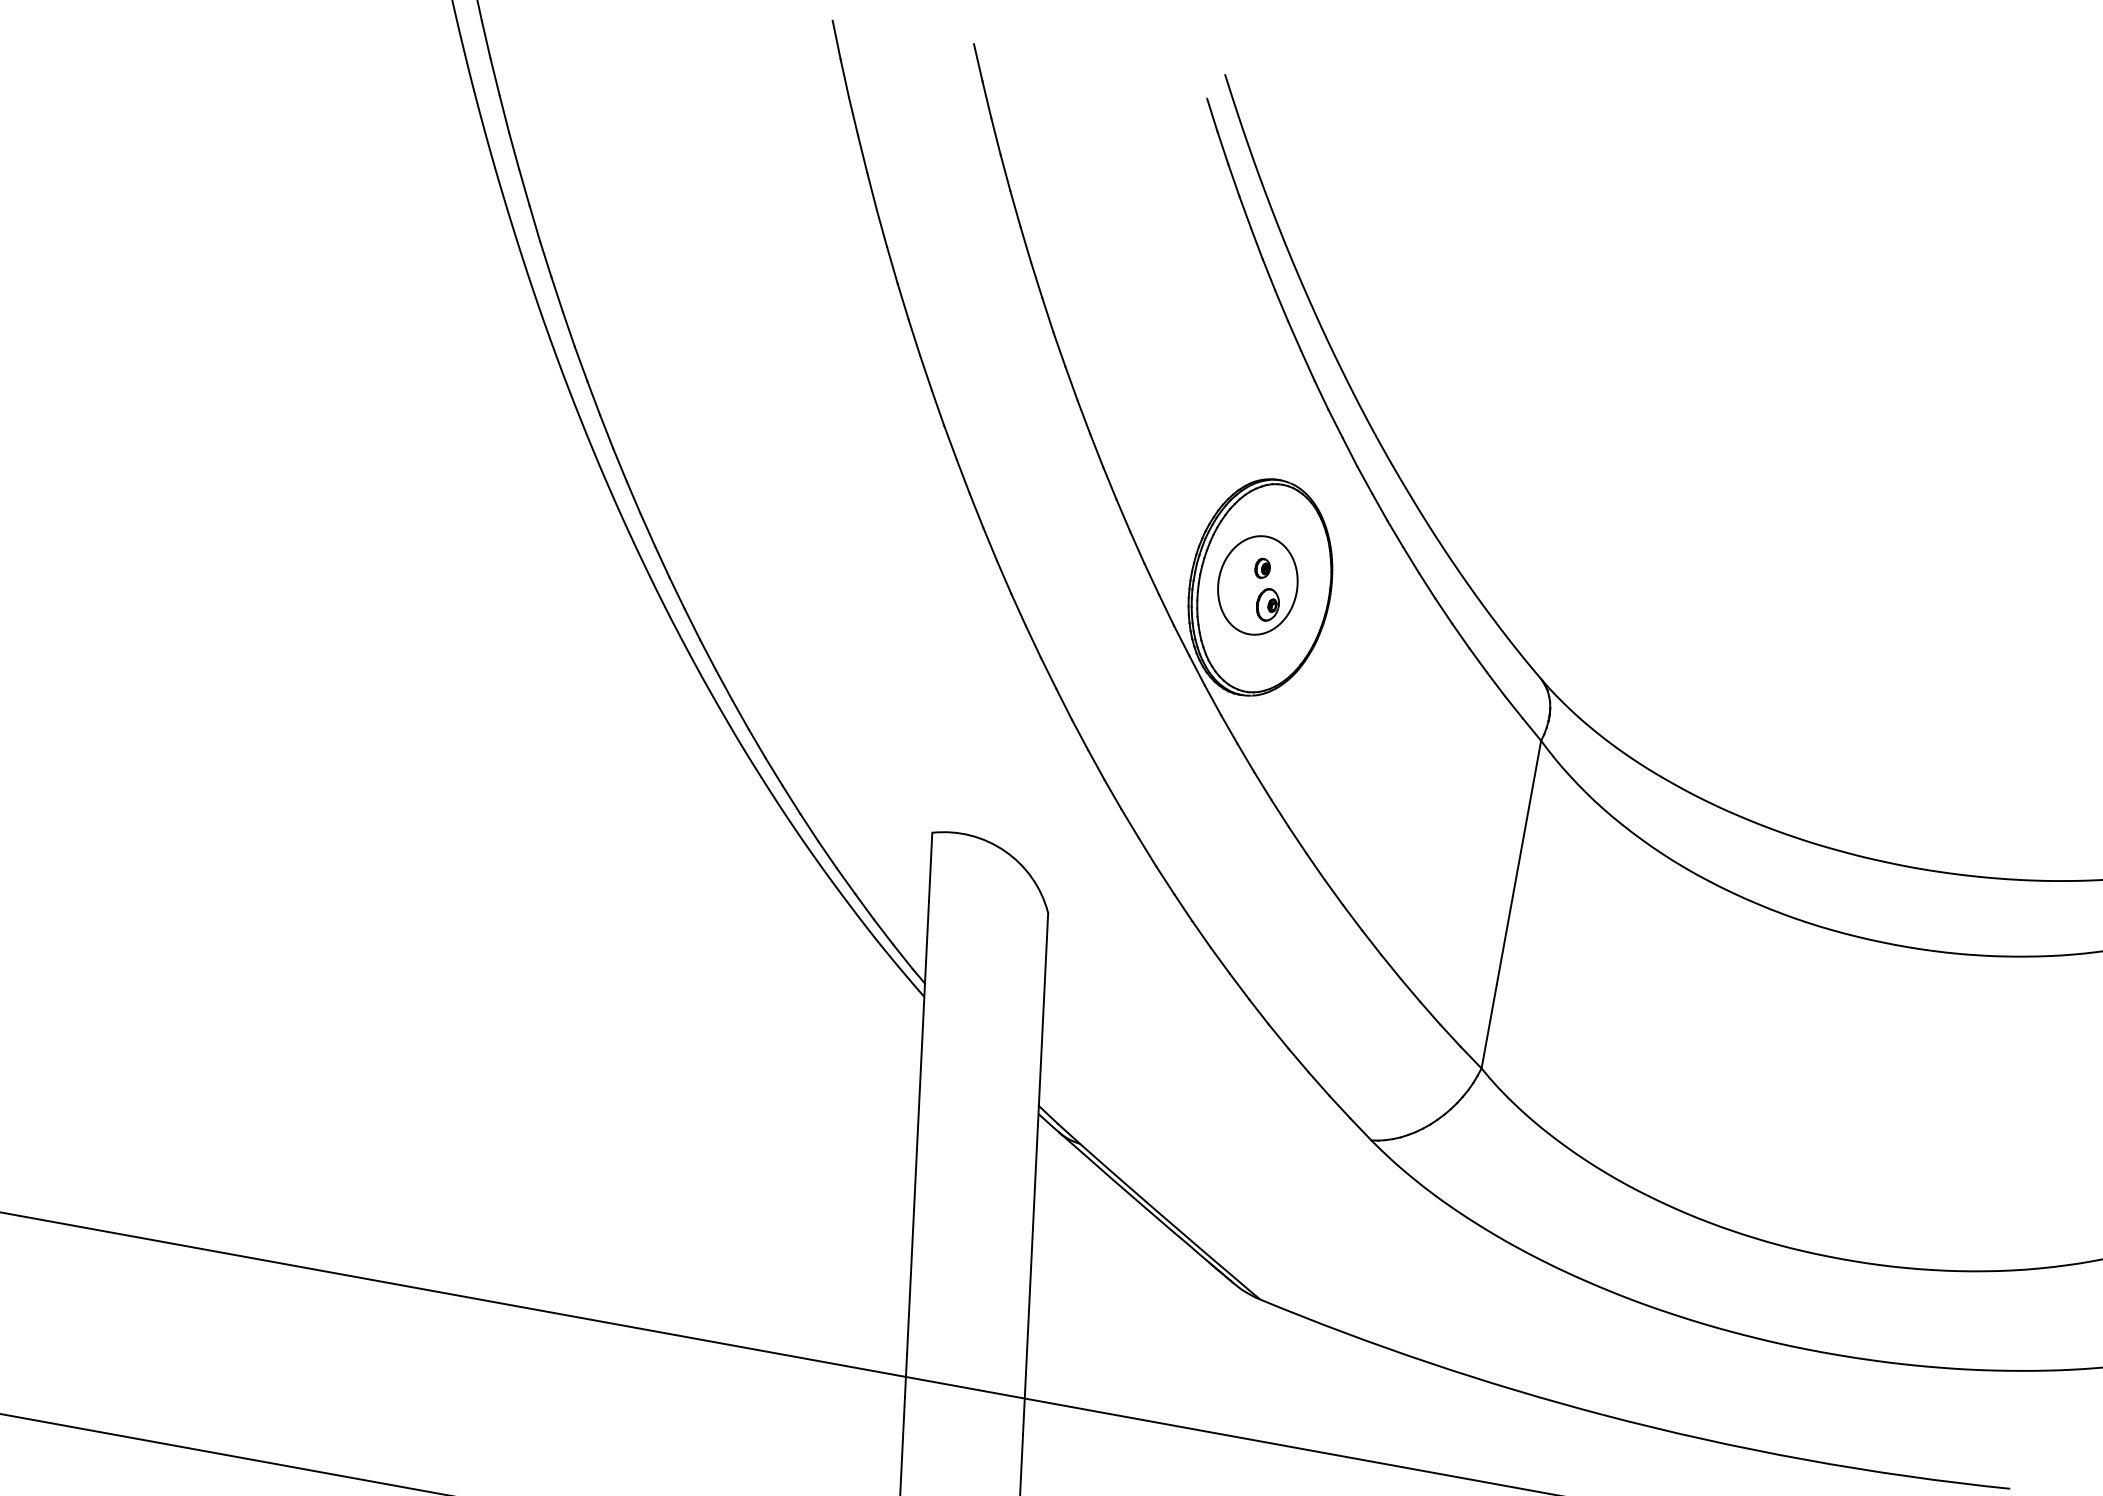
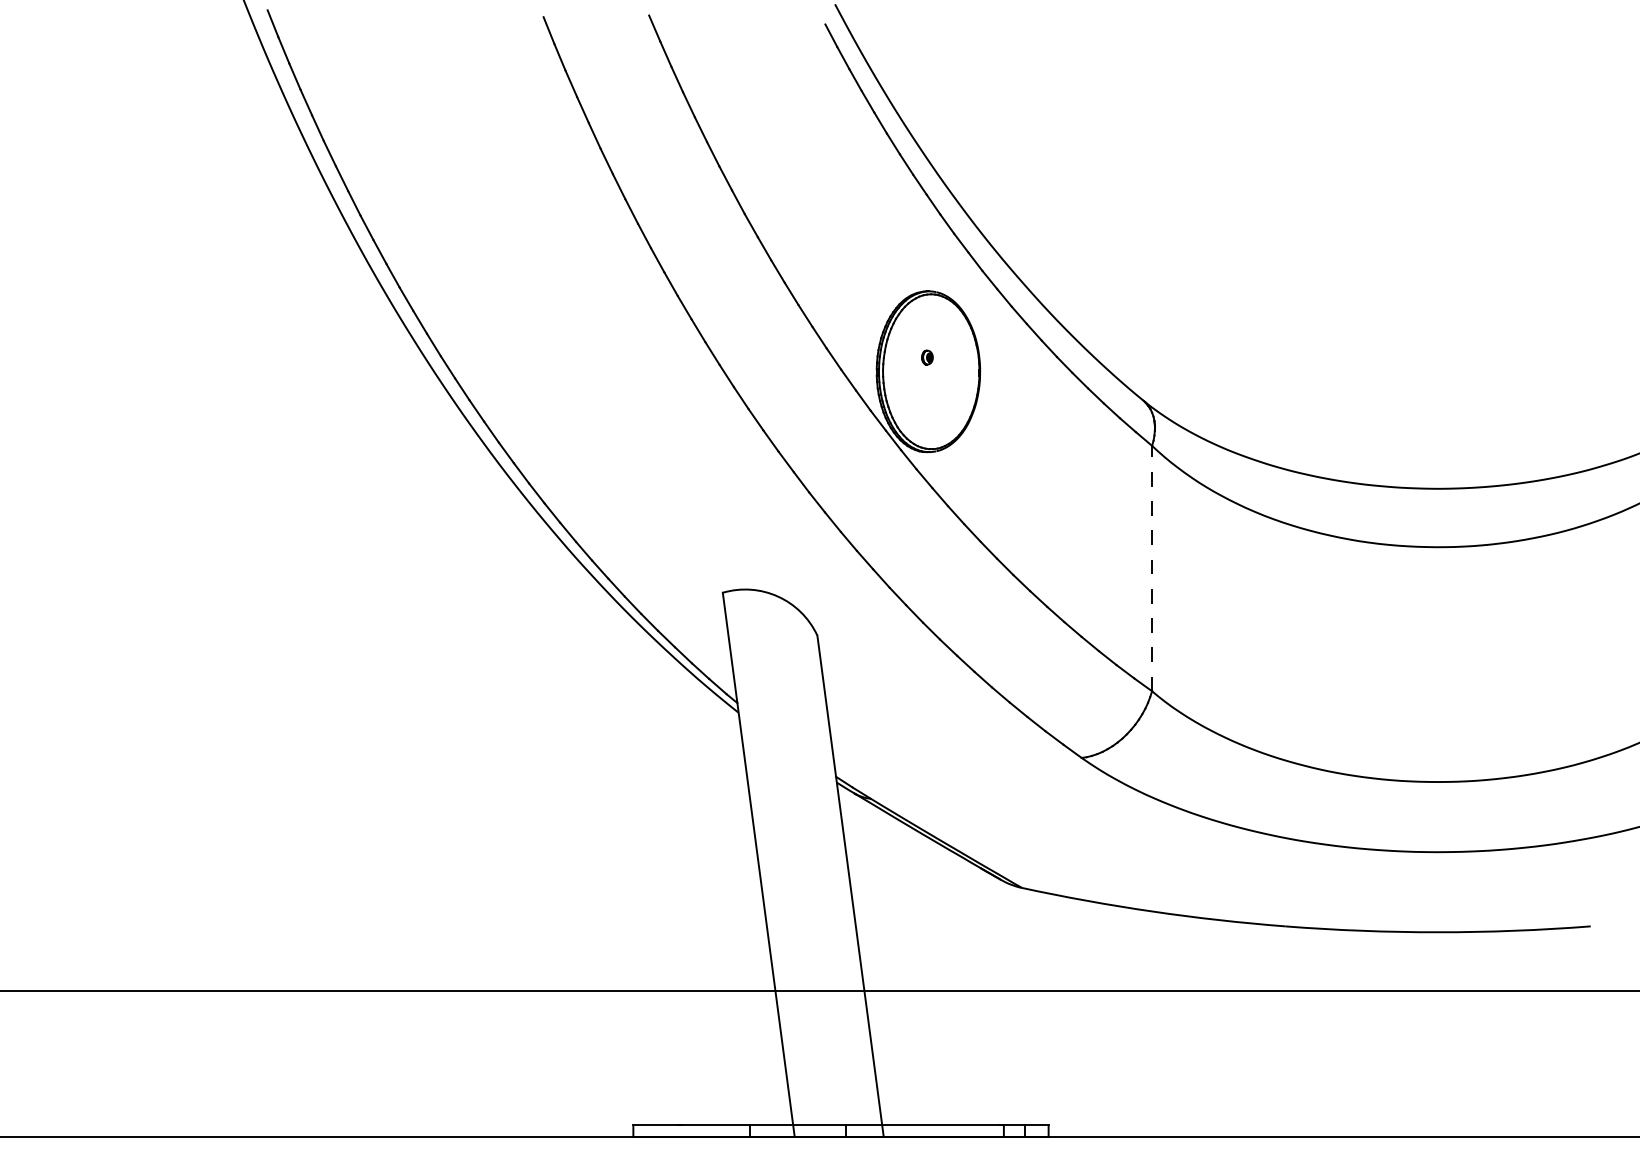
part: (1258, 585) -> (926, 370), removed
line: (1511, 904) -> (1152, 568), solid -> dashed

